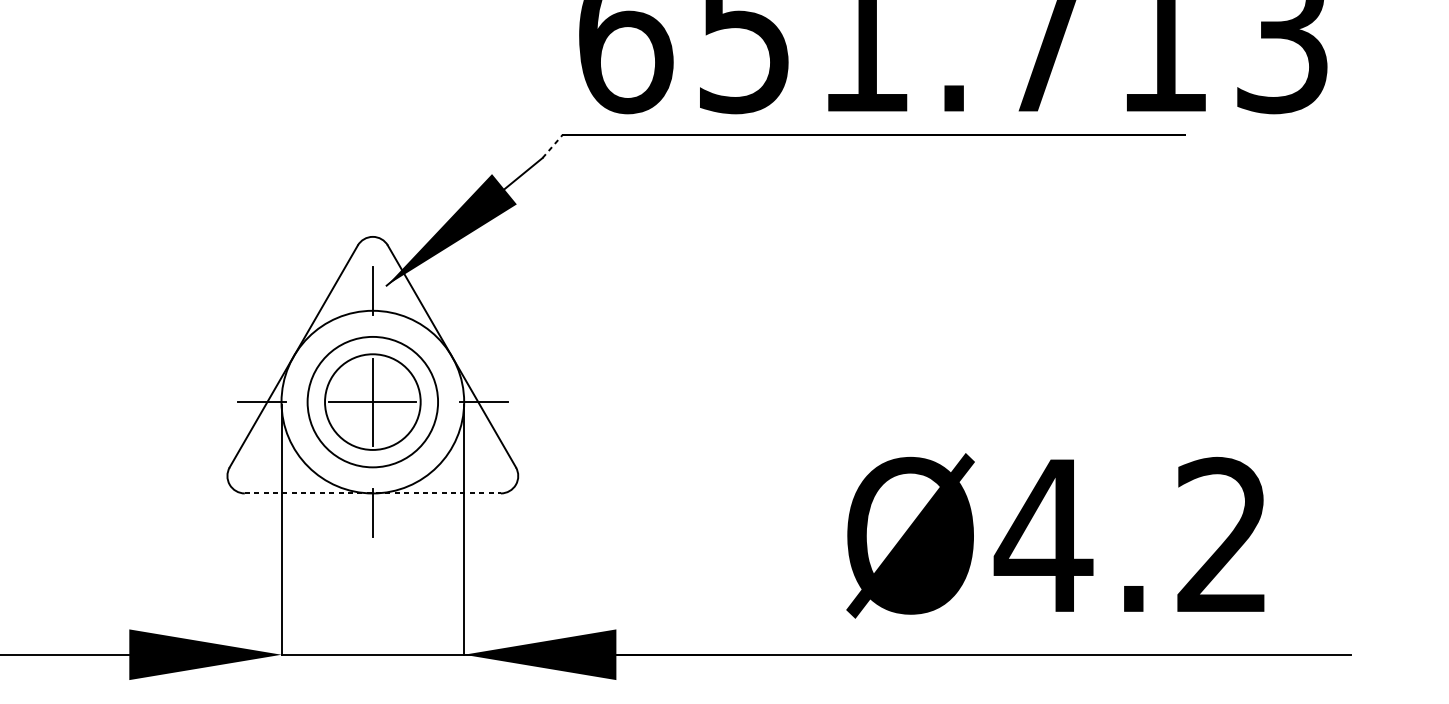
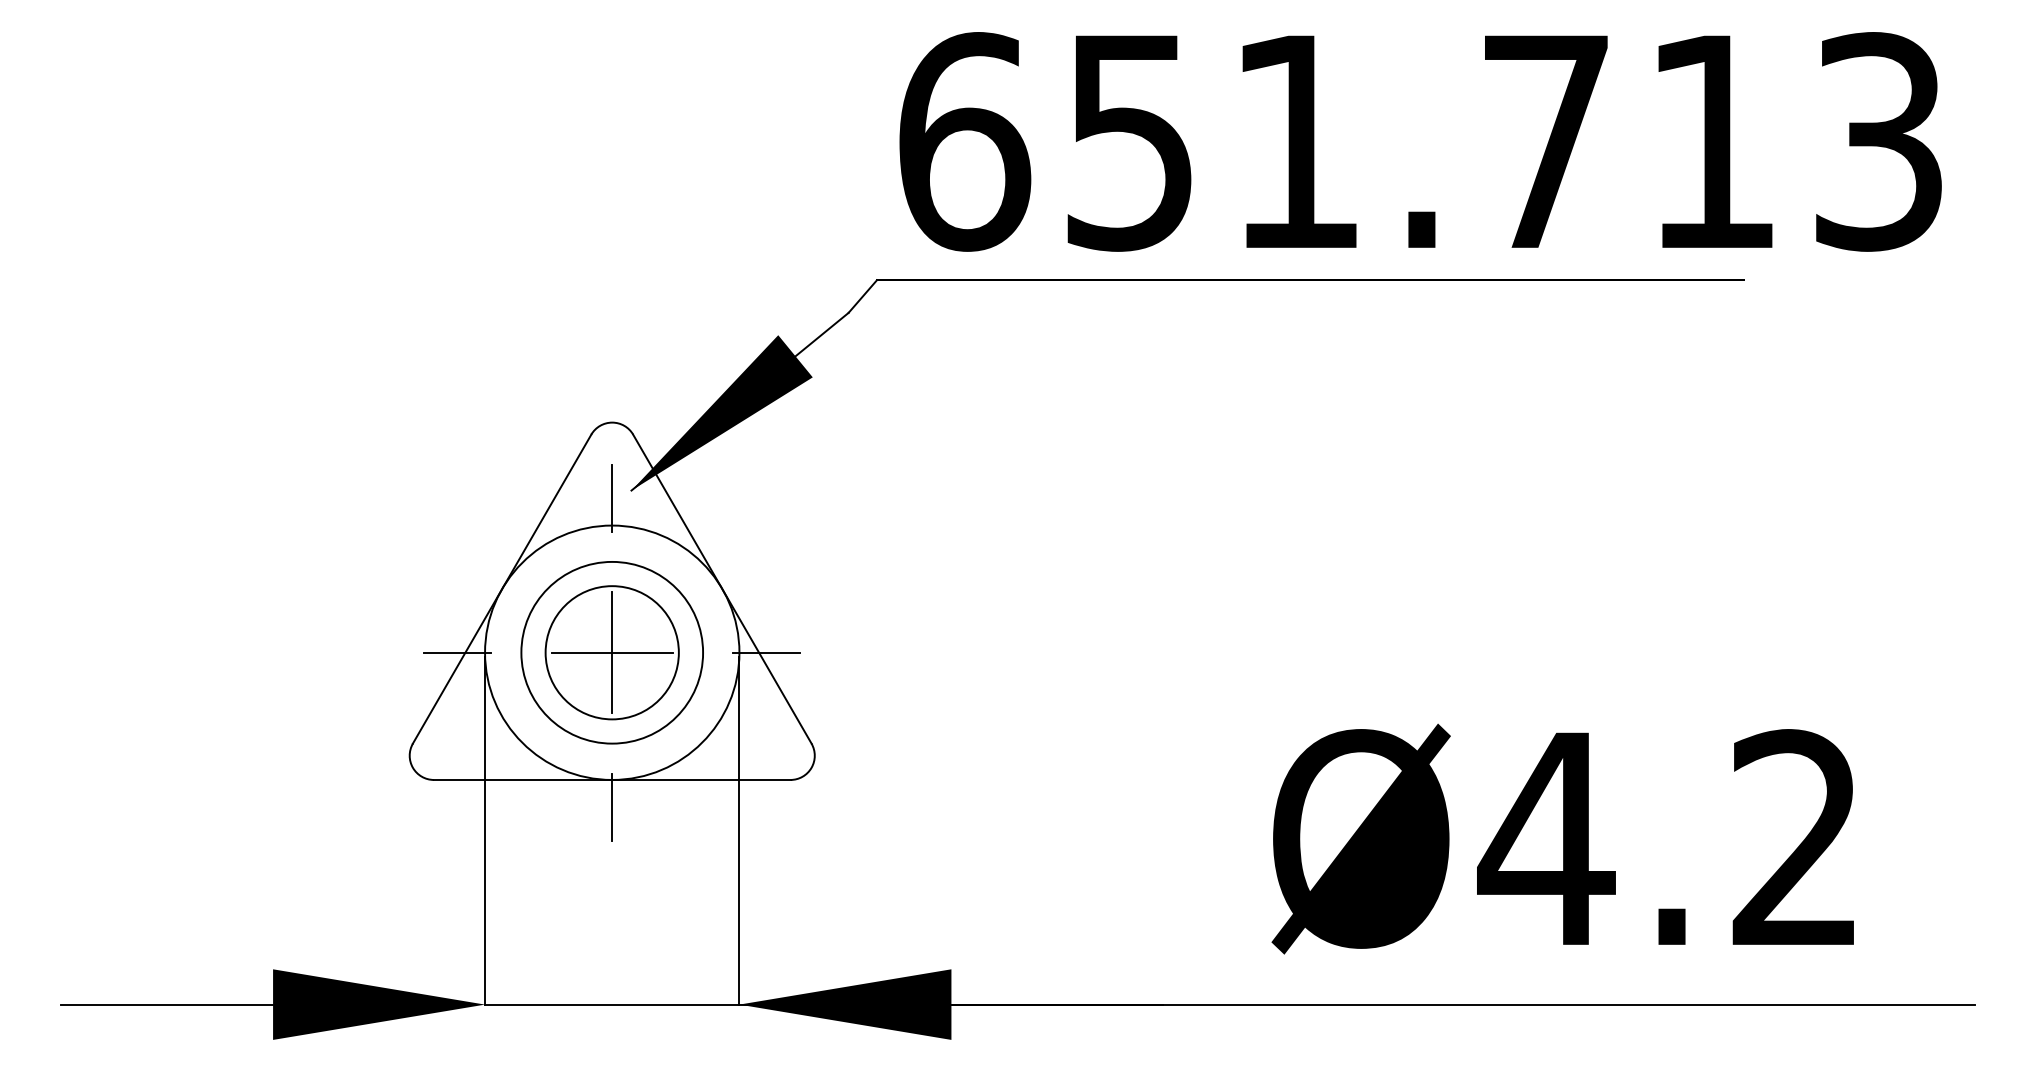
line: (552, 146) -> (862, 296), dashed -> solid
line: (373, 493) -> (612, 779), dashed -> solid

